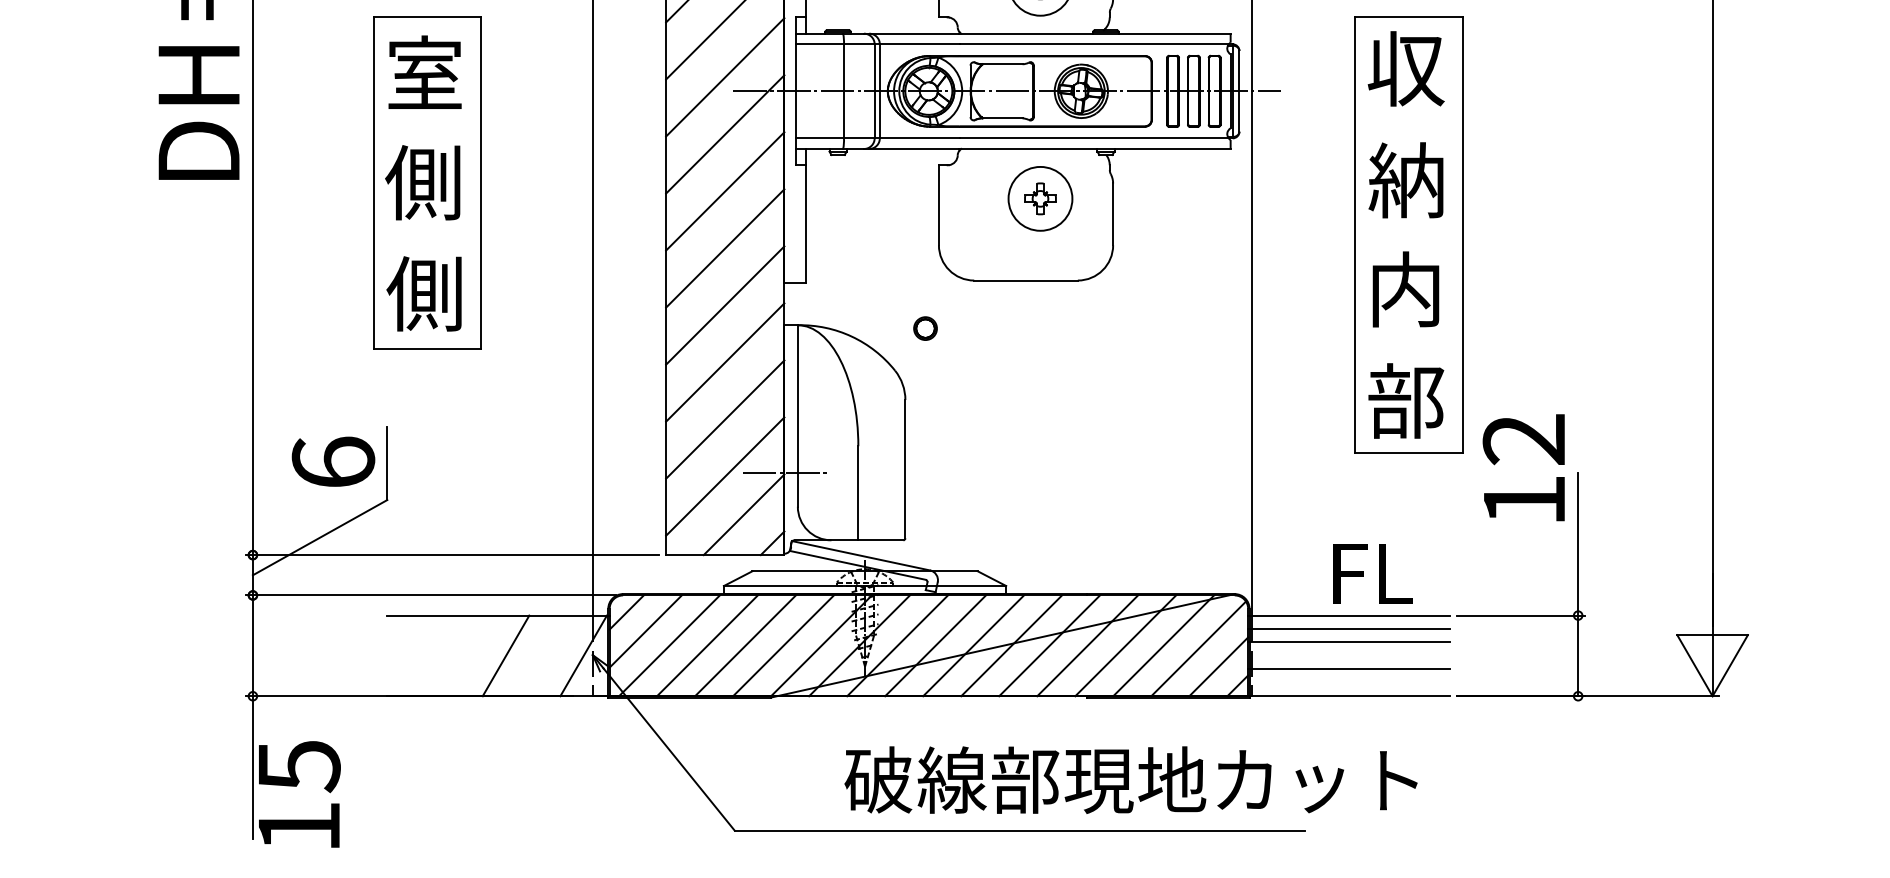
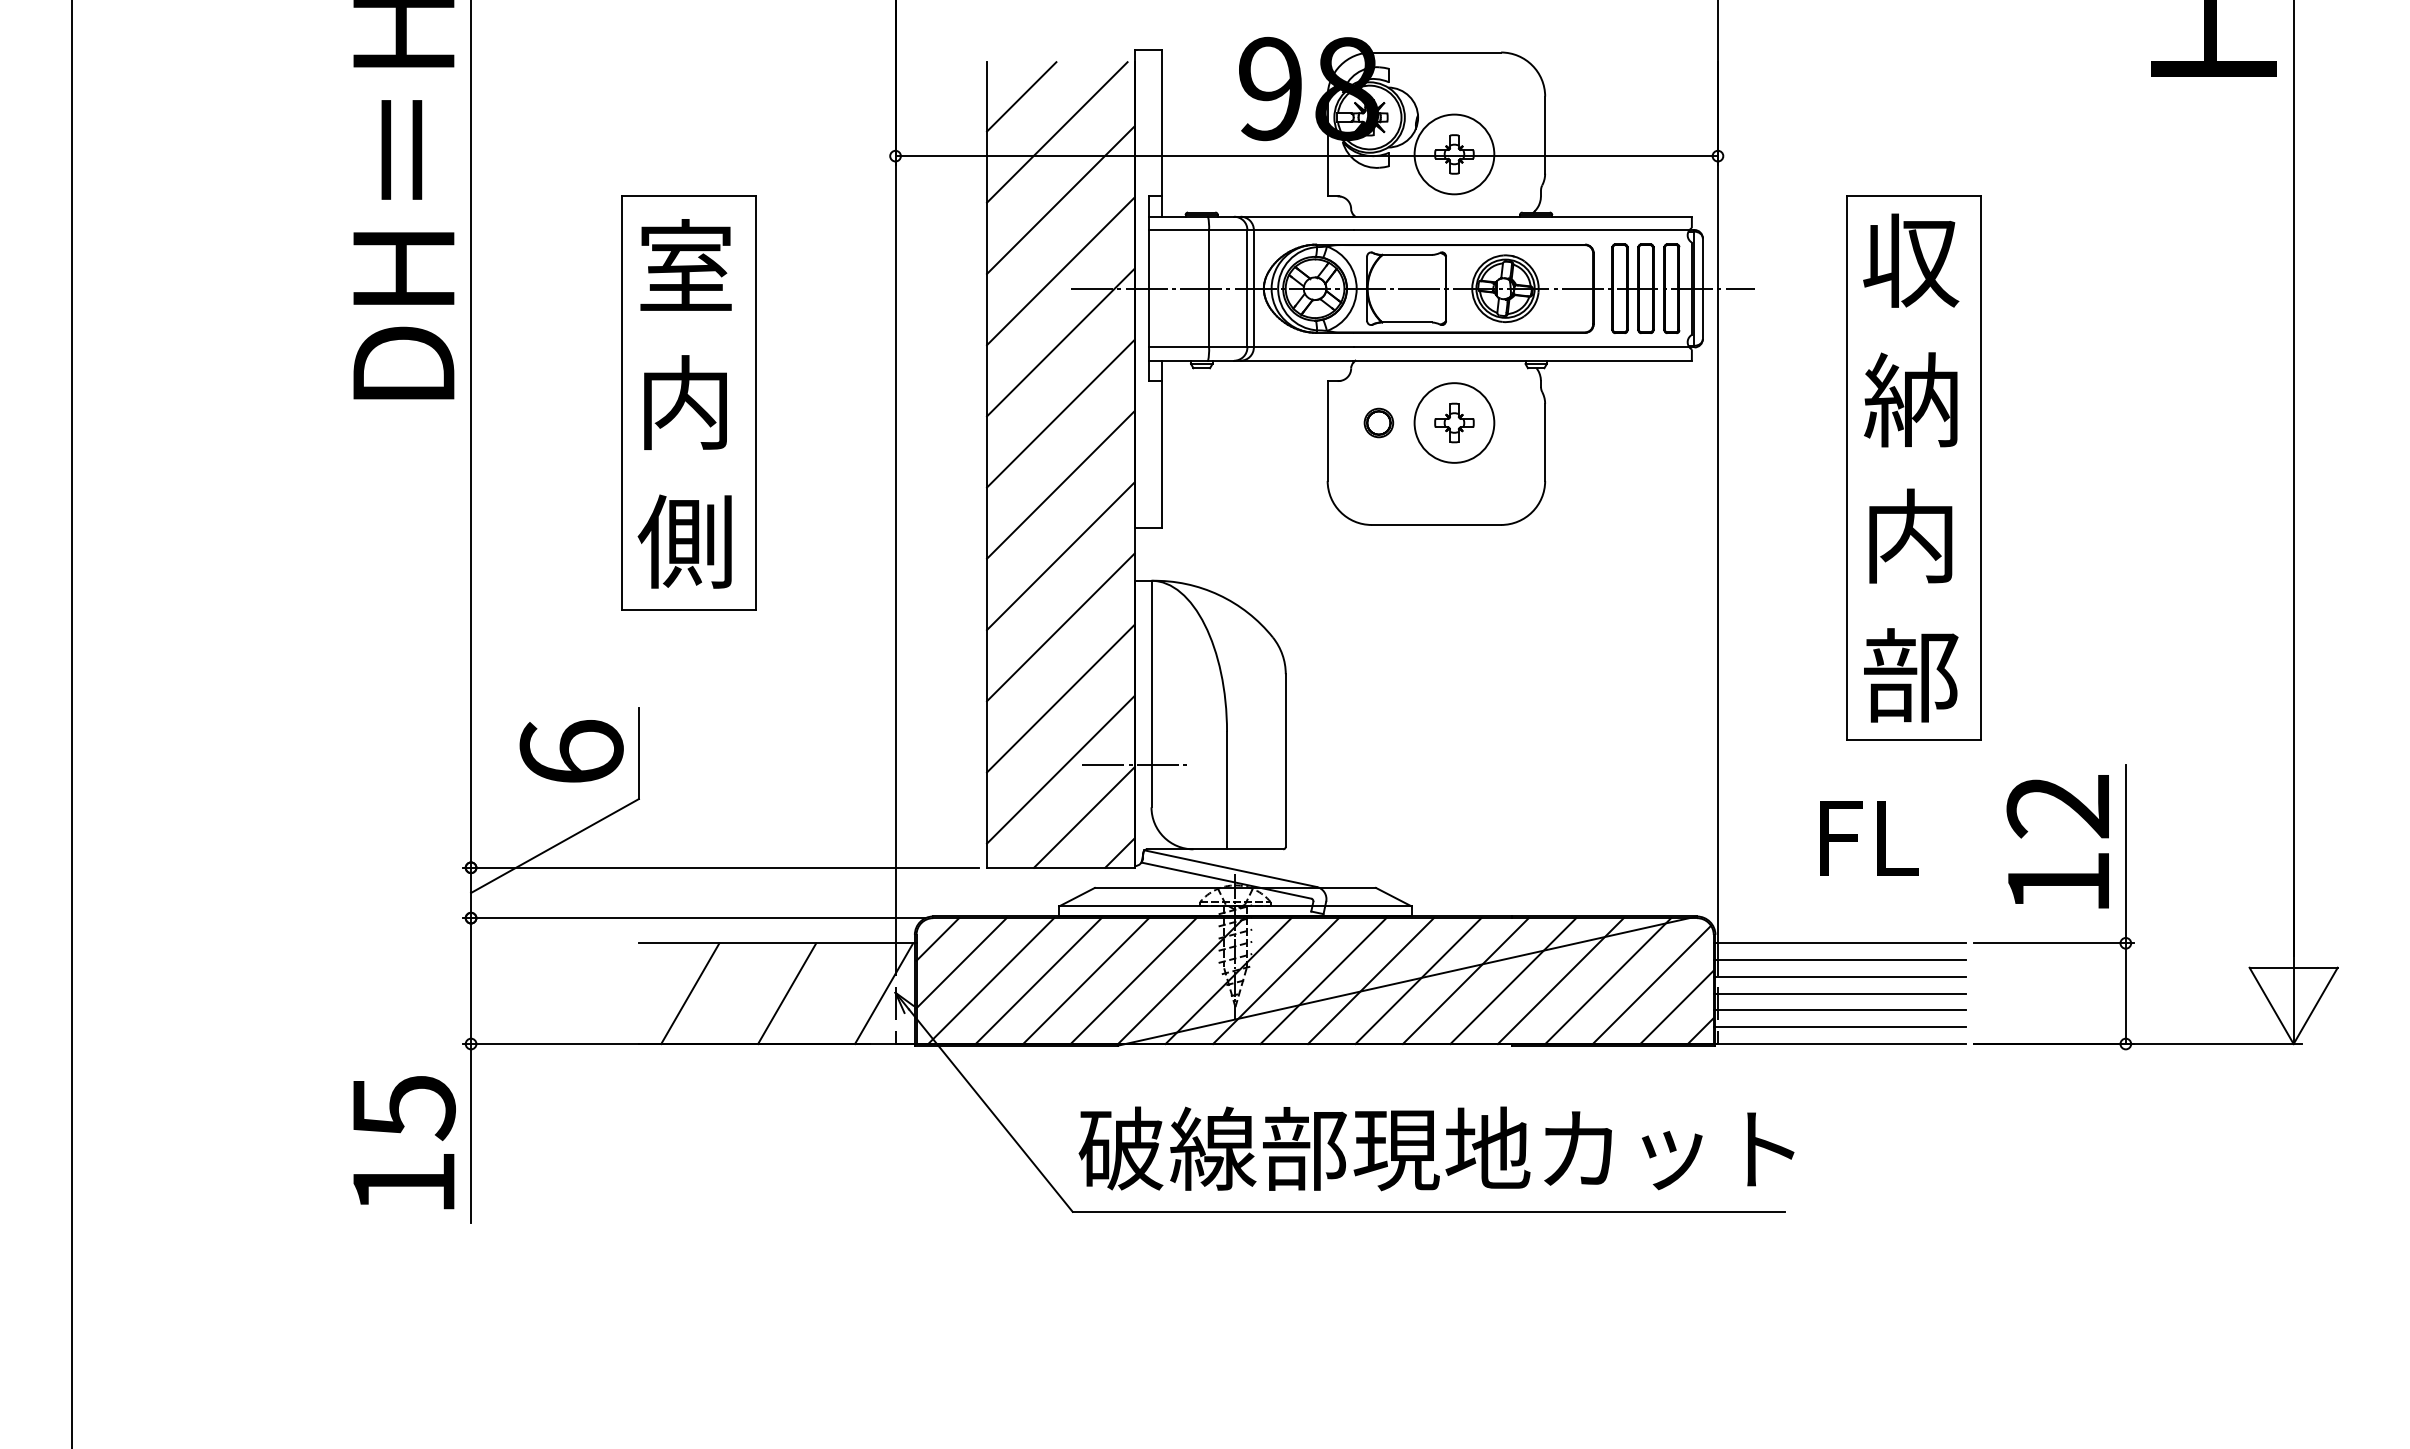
text: (422, 182) -> (682, 402), 側 -> 内
part: (925, 328) -> (1378, 422), moved
text: (1523, 467) -> (2057, 841), moved
text: (1372, 574) -> (1869, 838), moved
line: (428, 655) -> (690, 993), added
line: (1348, 655) -> (1839, 993), added
line: (1348, 683) -> (1839, 1027), added
text: (1131, 779) -> (1436, 1148), moved
text: (299, 794) -> (404, 1142), moved

